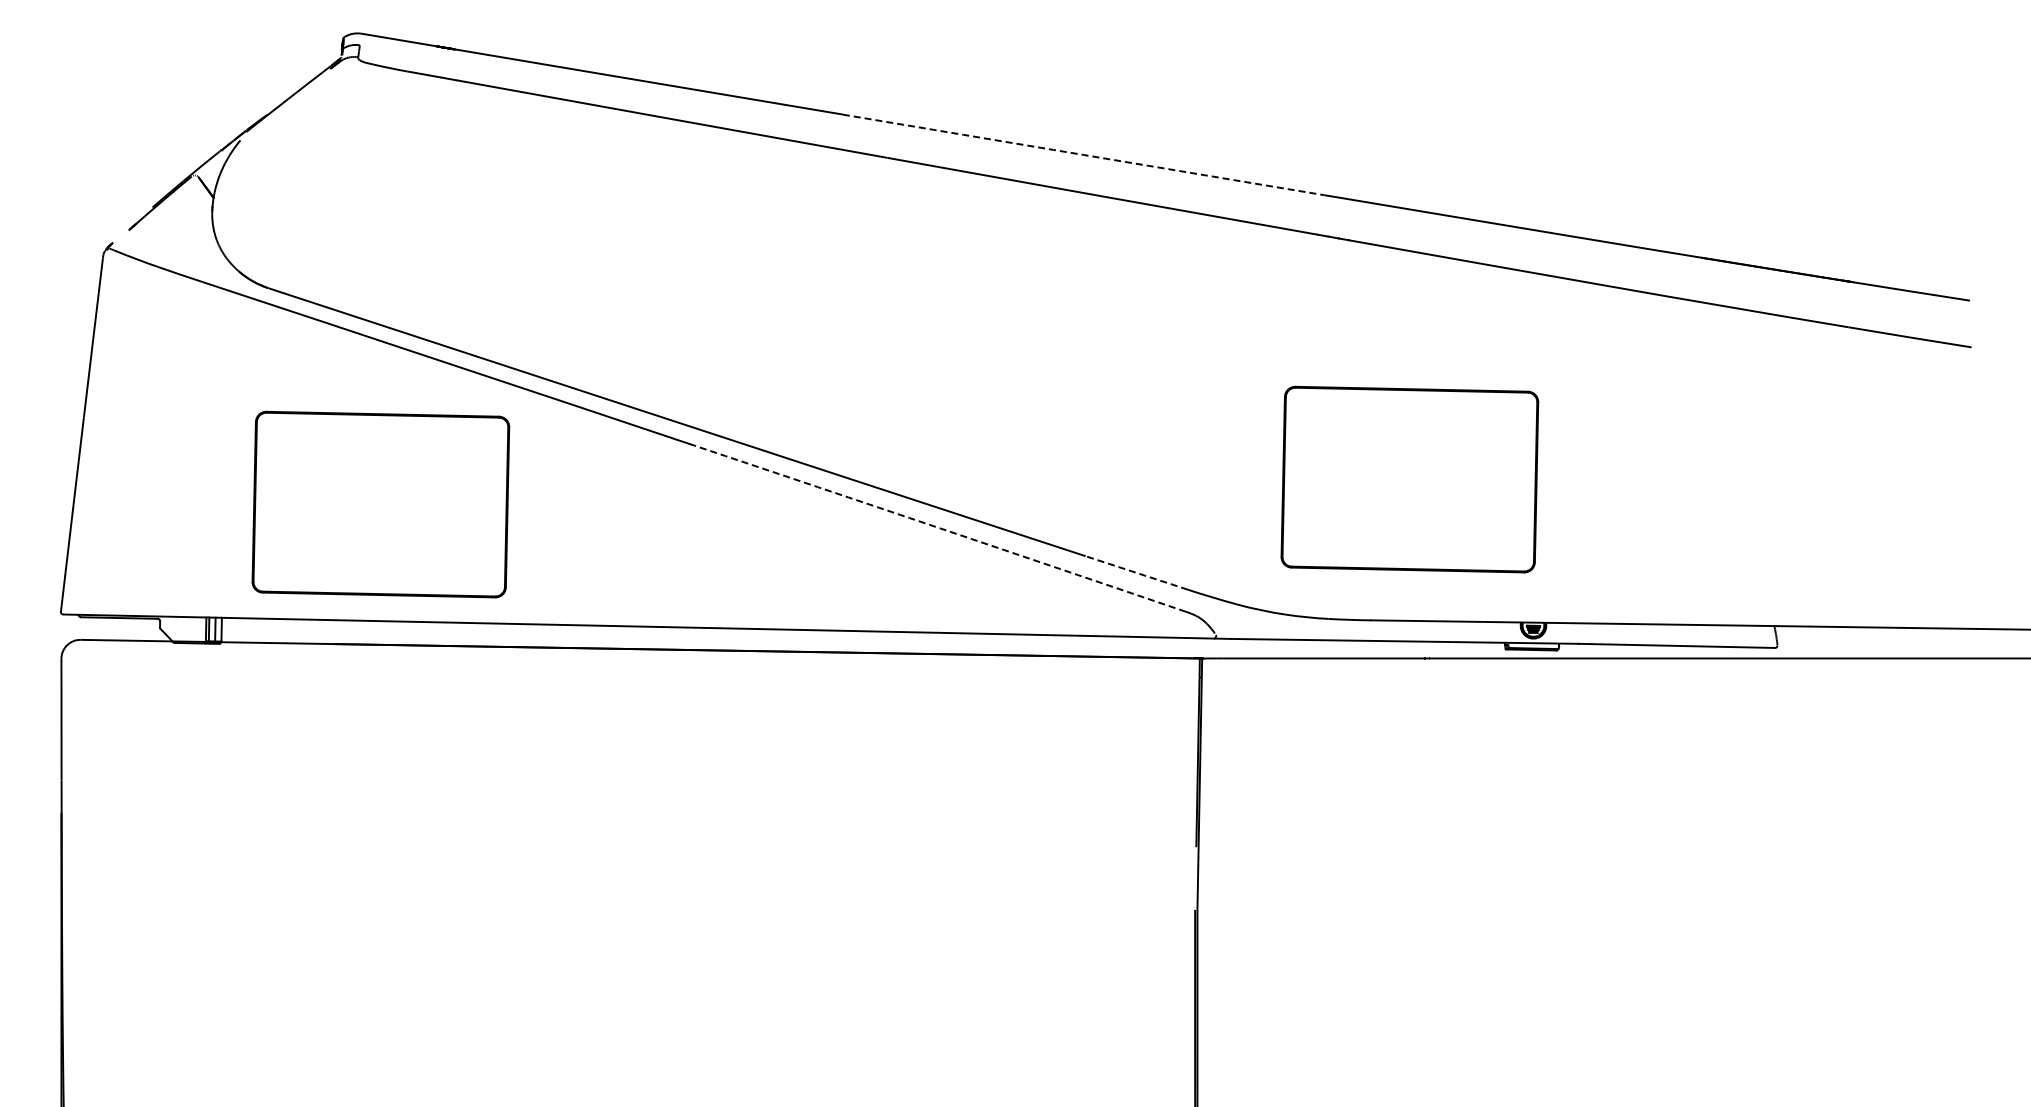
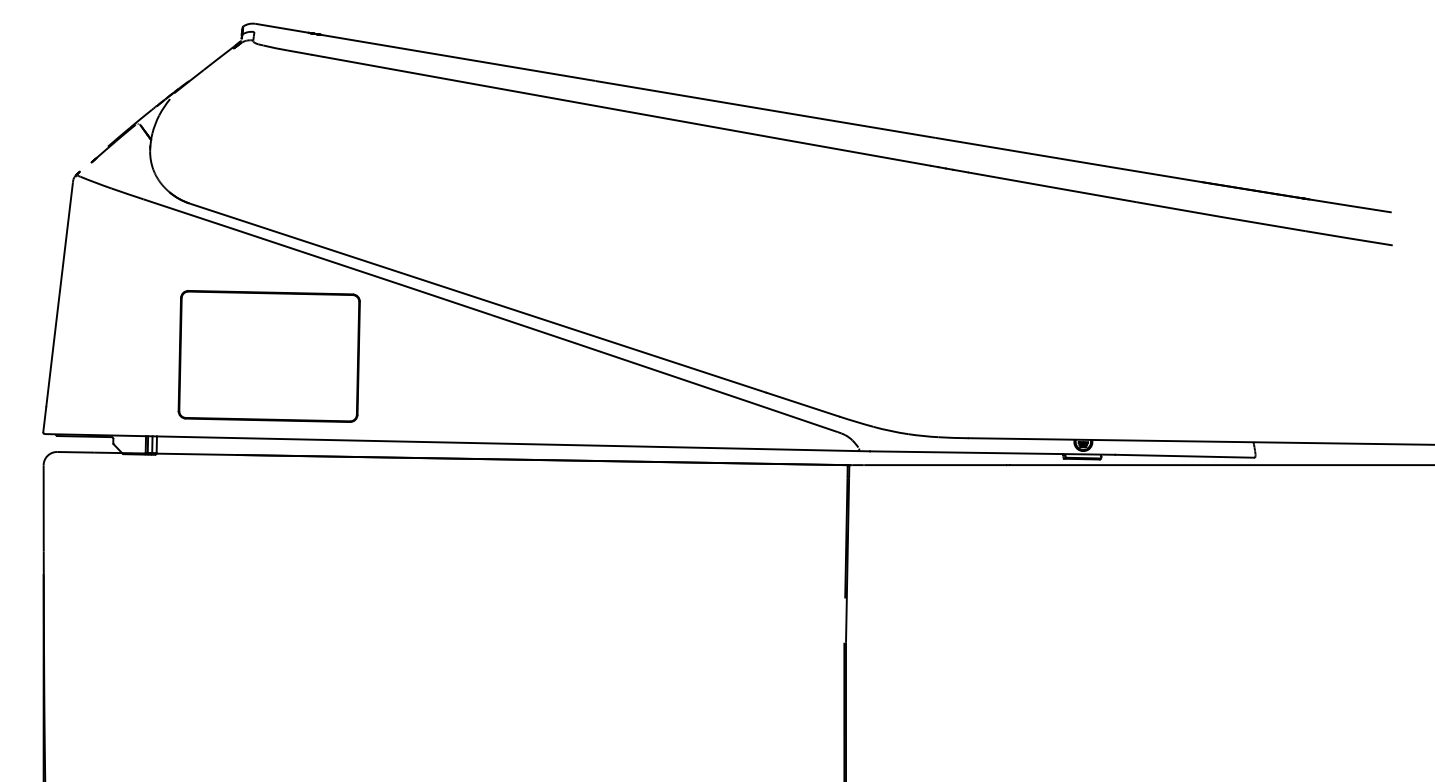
arc: (1083, 154) -> (765, 109), dashed -> solid
part: (1409, 479) -> (995, 338), removed
arc: (940, 528) -> (664, 373), dashed -> solid
line: (1136, 572) -> (802, 404), dashed -> solid

